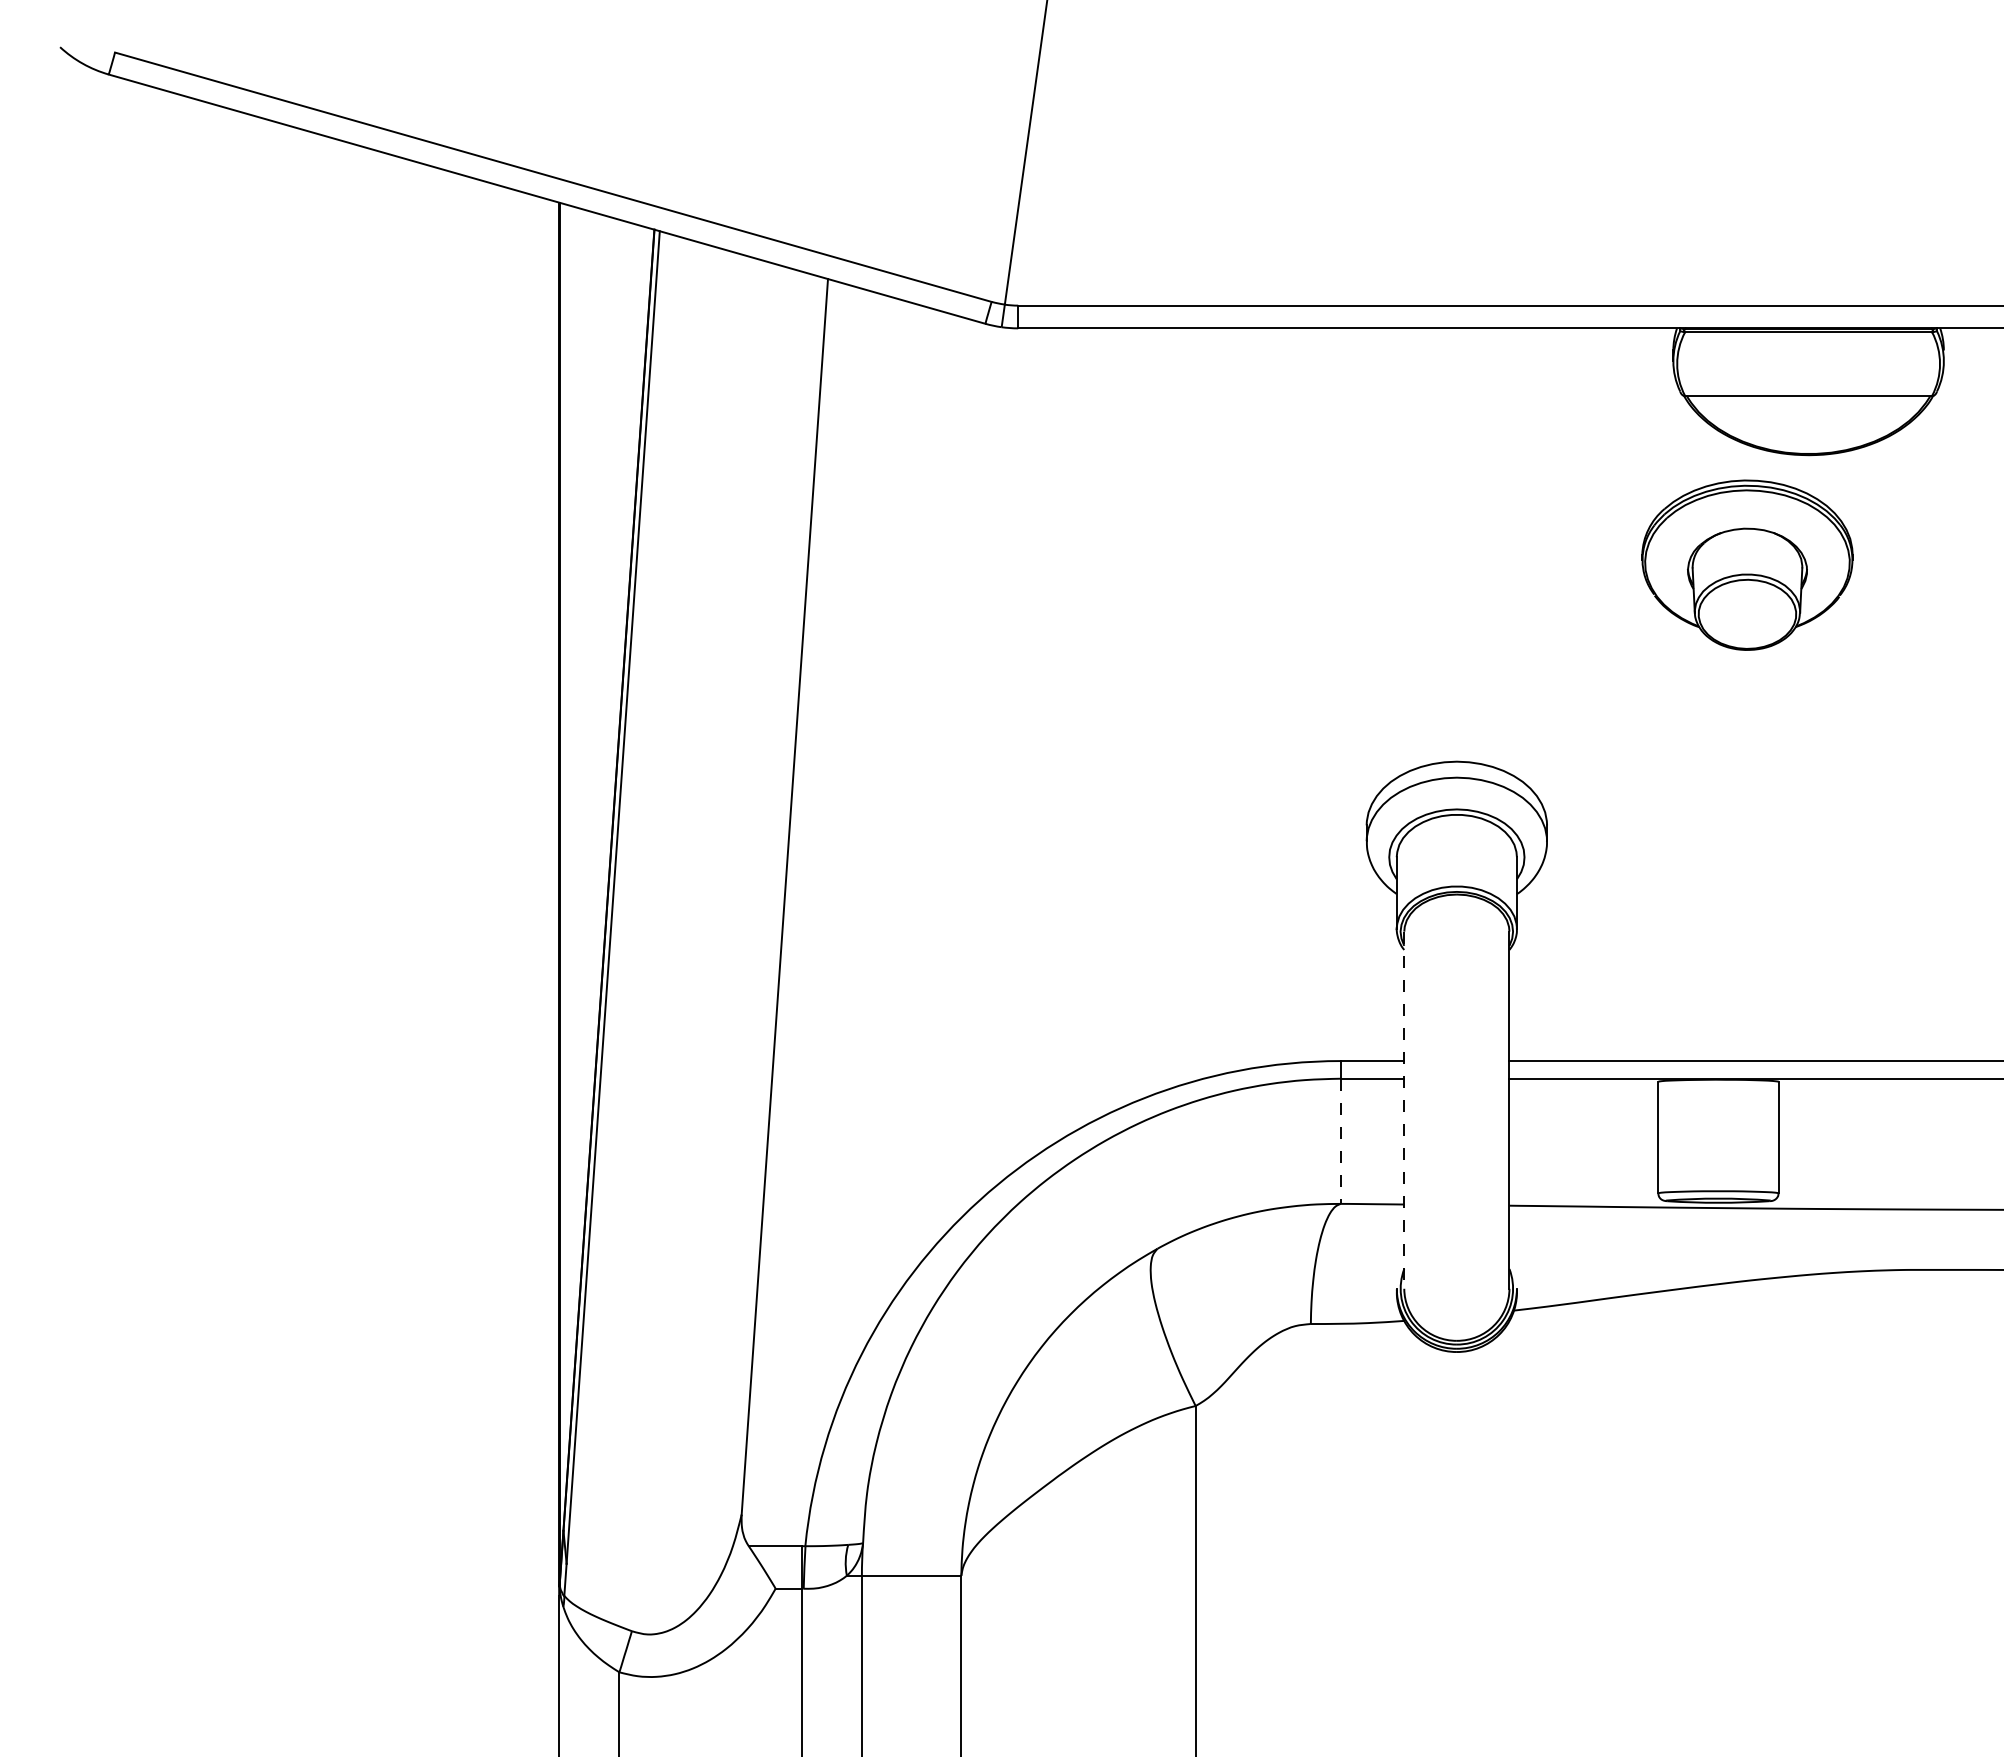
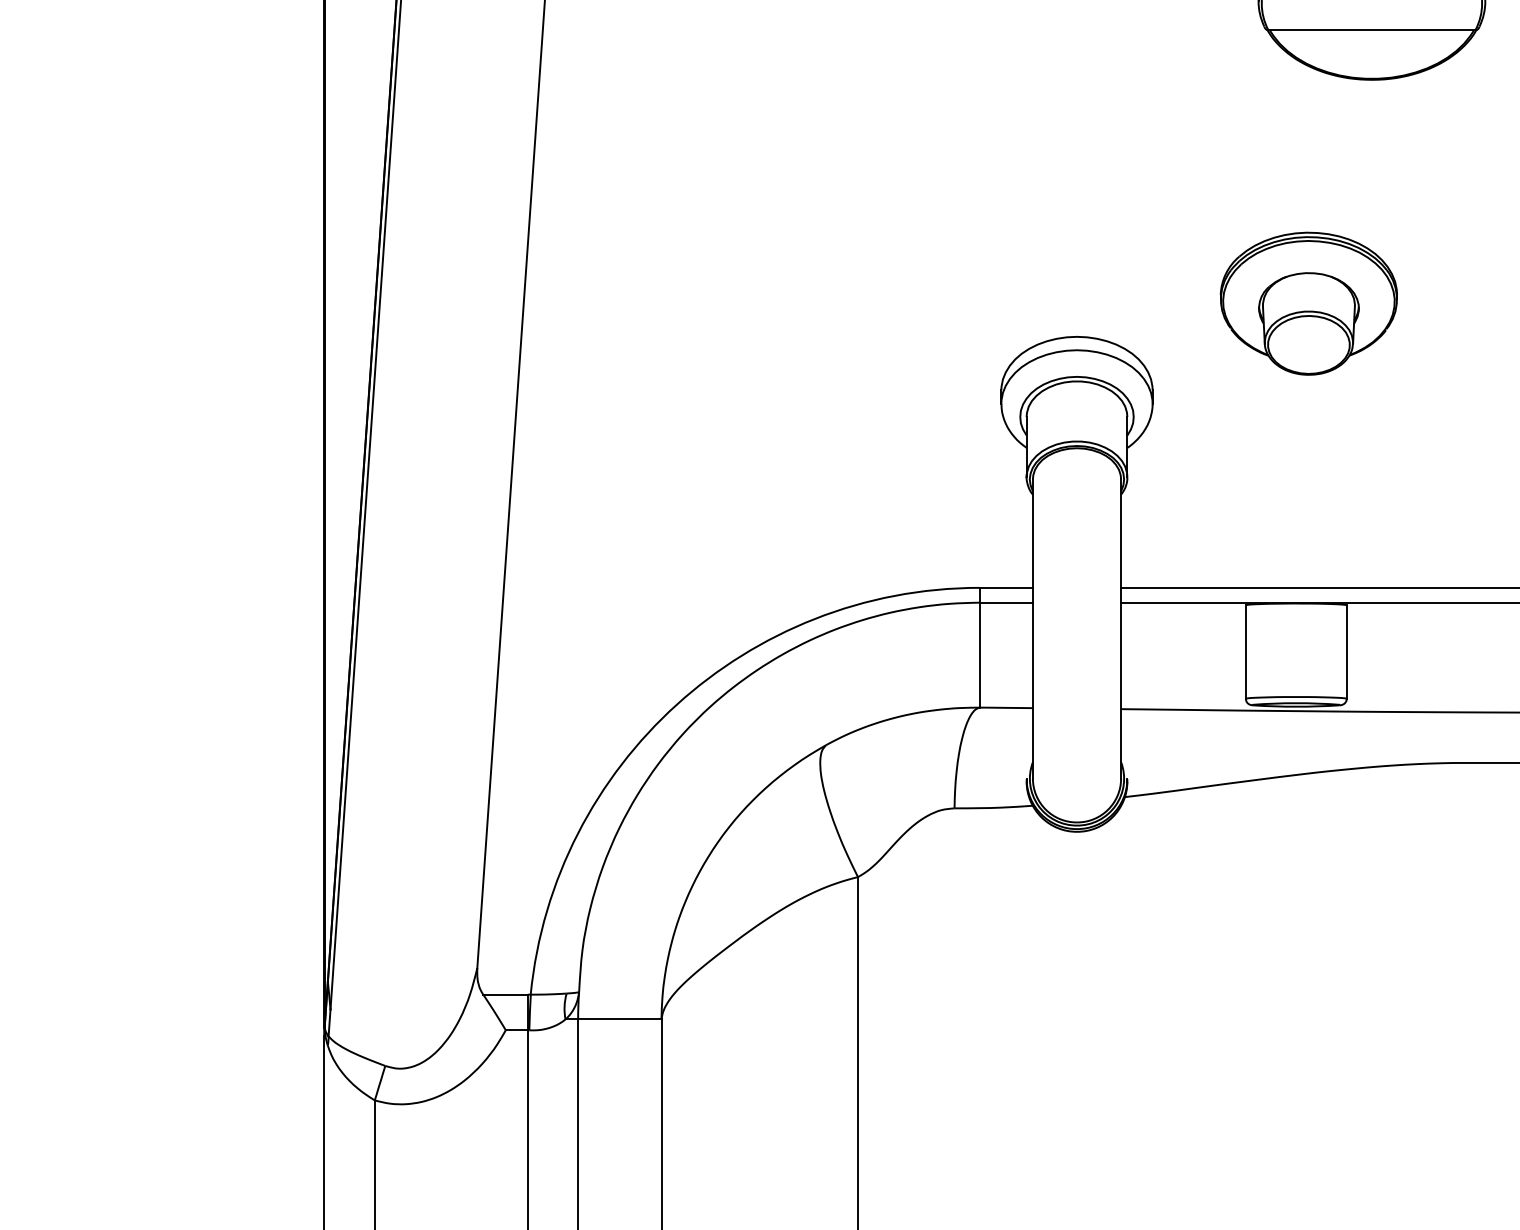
part: (1747, 564) -> (1308, 303), moved
line: (1404, 1110) -> (1033, 629), dashed -> solid
line: (1340, 1141) -> (979, 655), dashed -> solid

